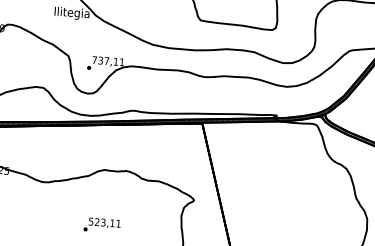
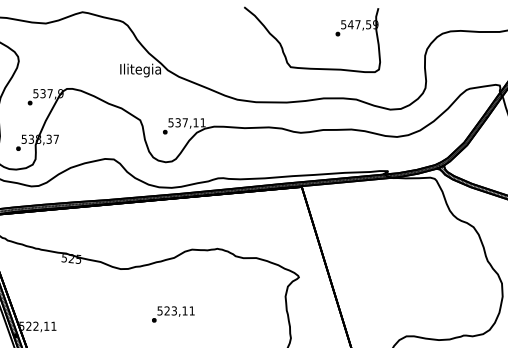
text: (94, 59) -> (170, 122), 737,11 -> 537,11
text: (102, 225) -> (173, 314), moved

